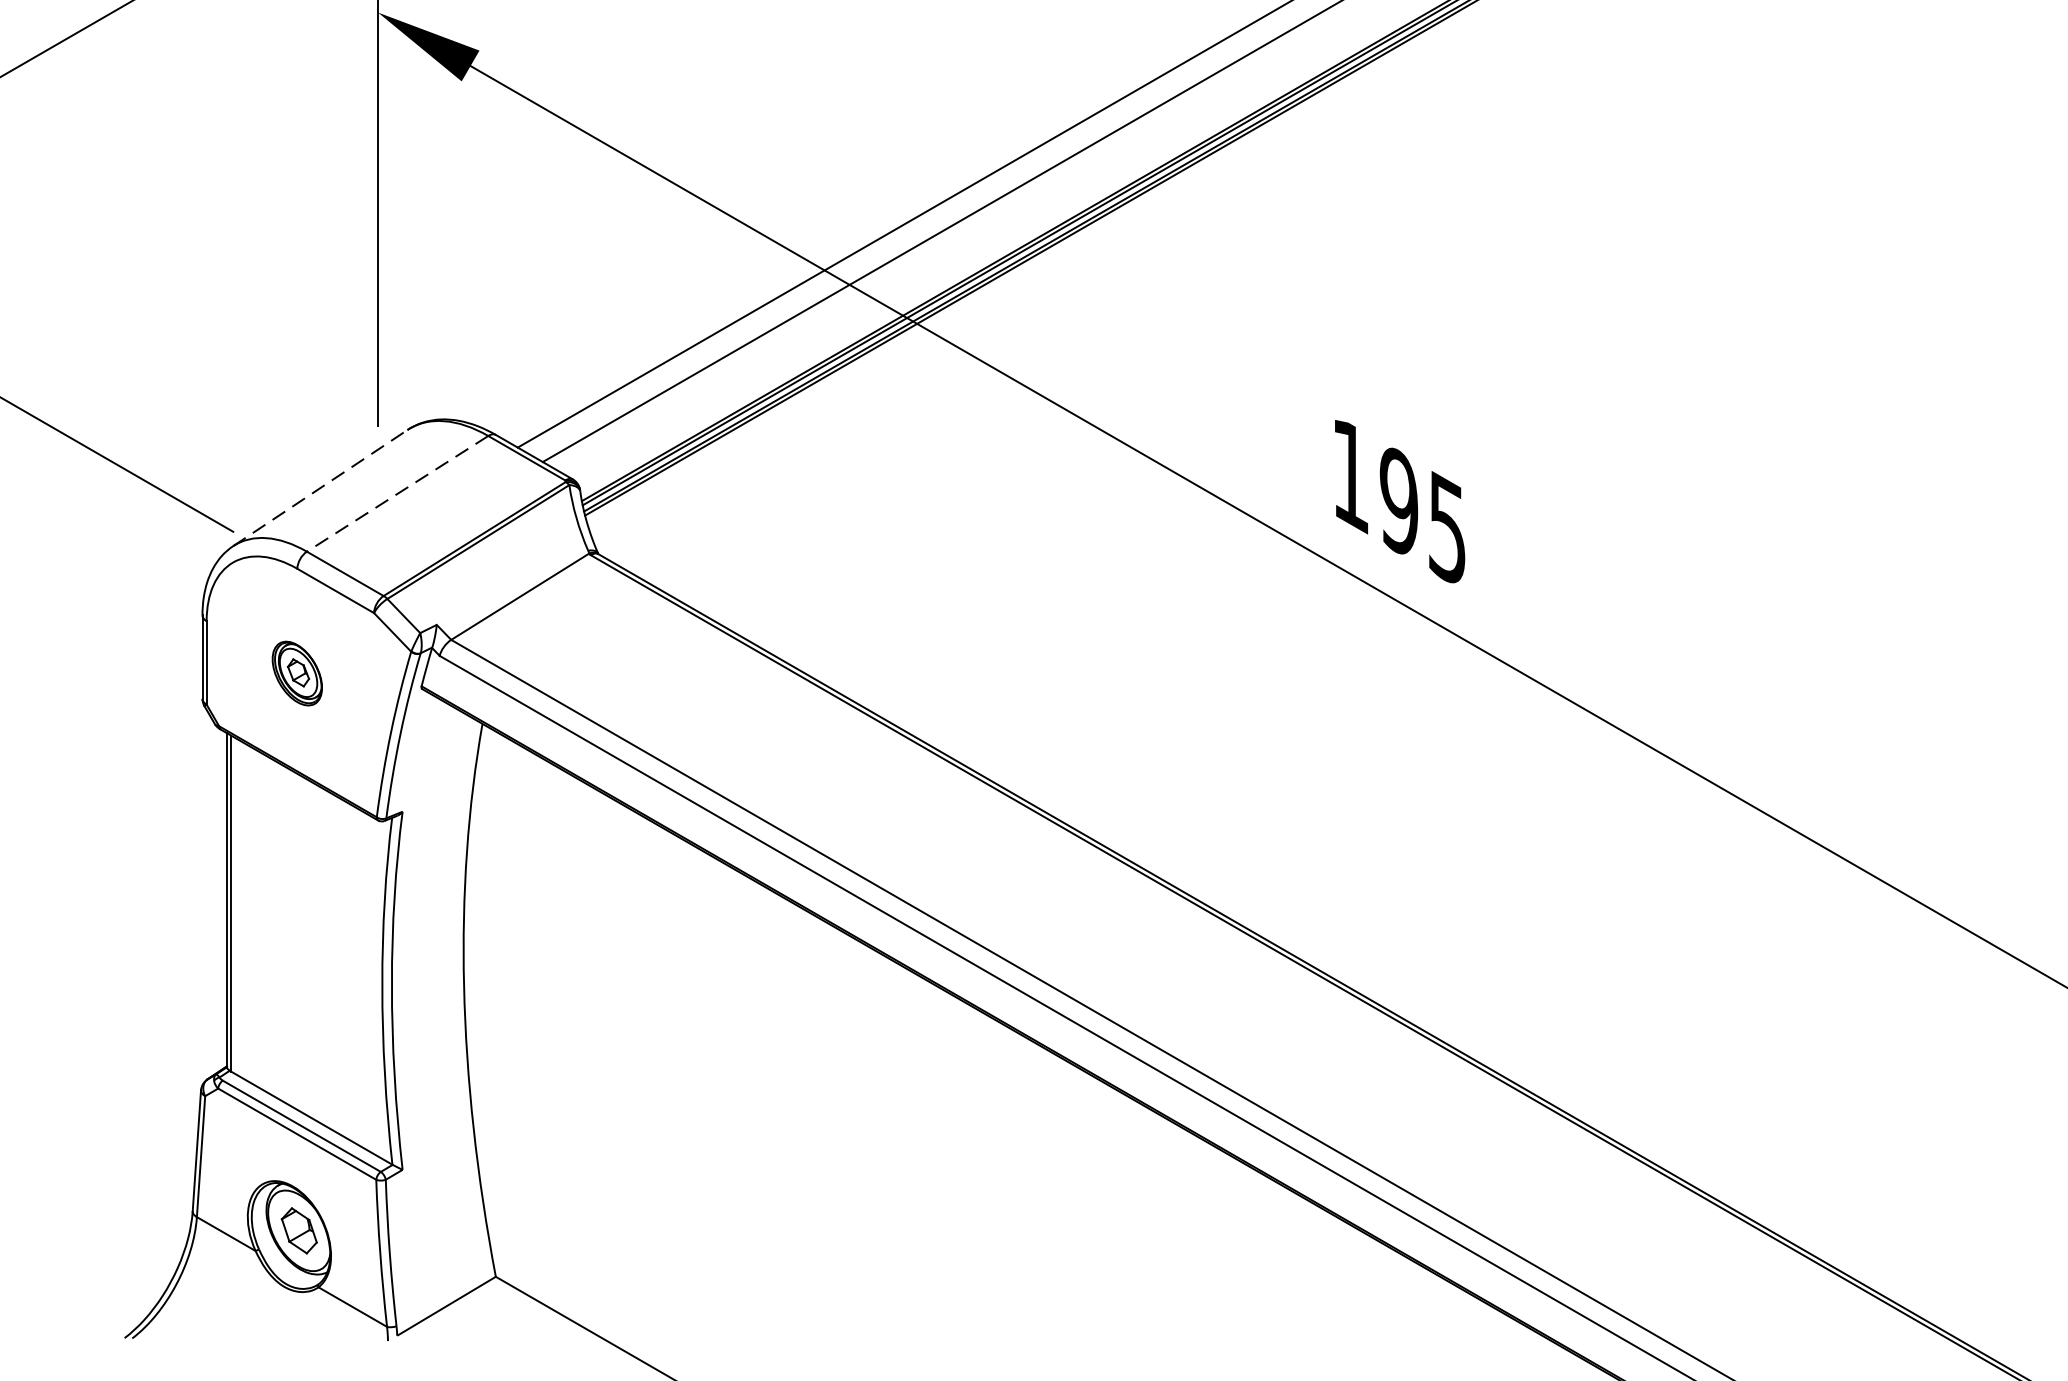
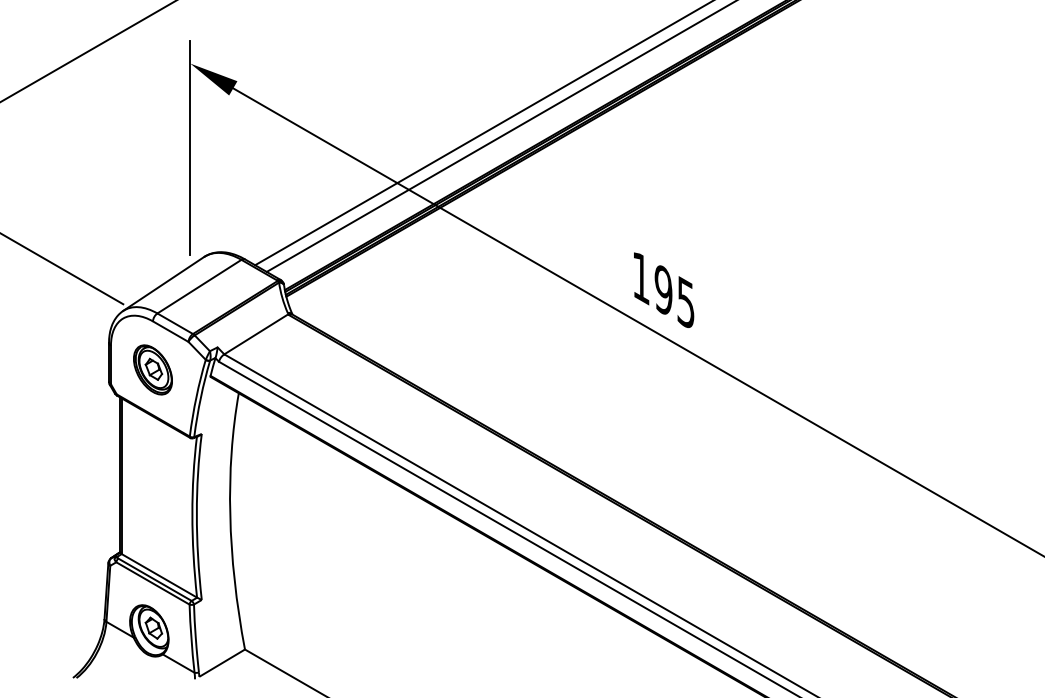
line: (319, 489) -> (163, 284), dashed -> solid
line: (397, 493) -> (199, 286), dashed -> solid
part: (296, 672) -> (152, 369), size x1.67

